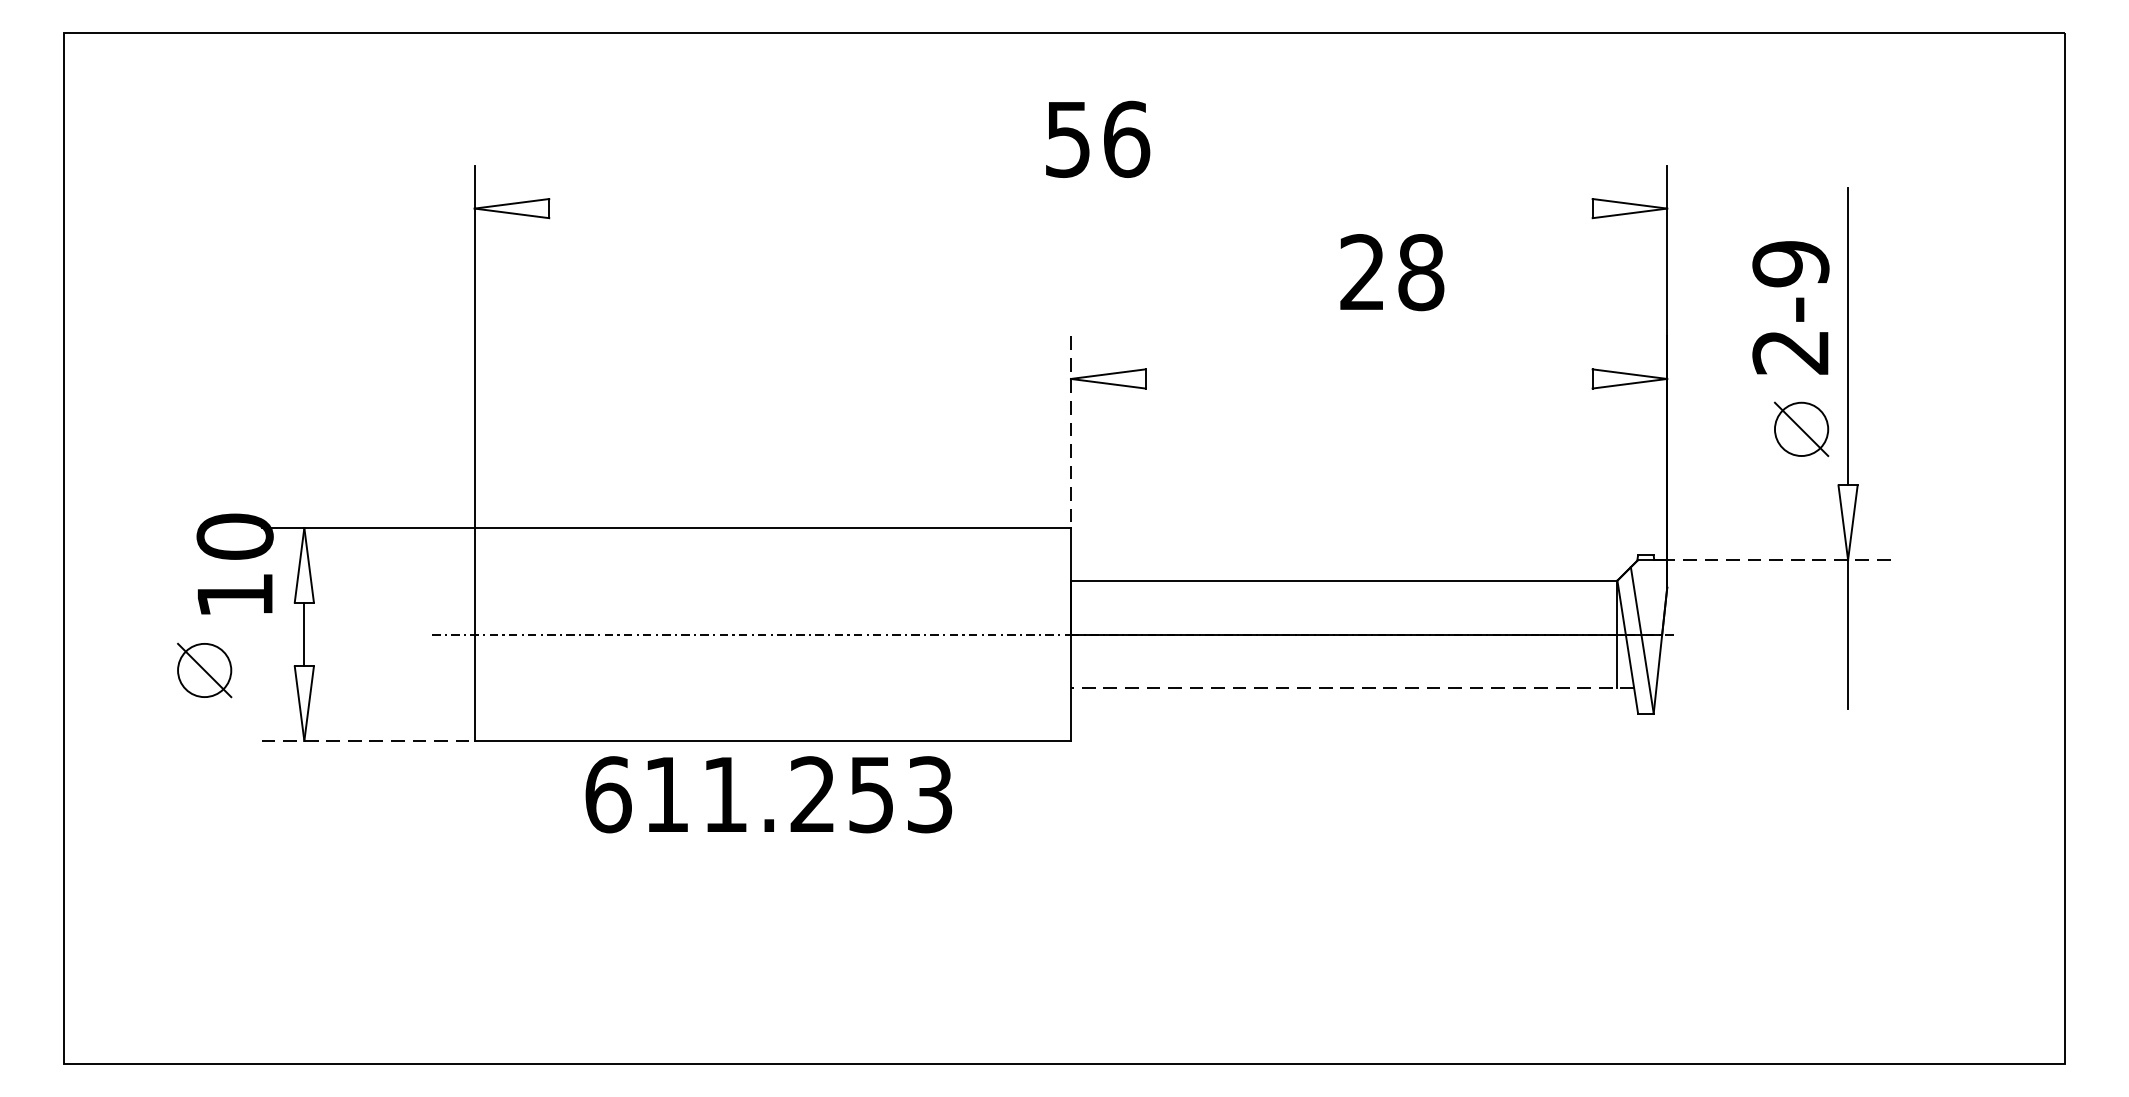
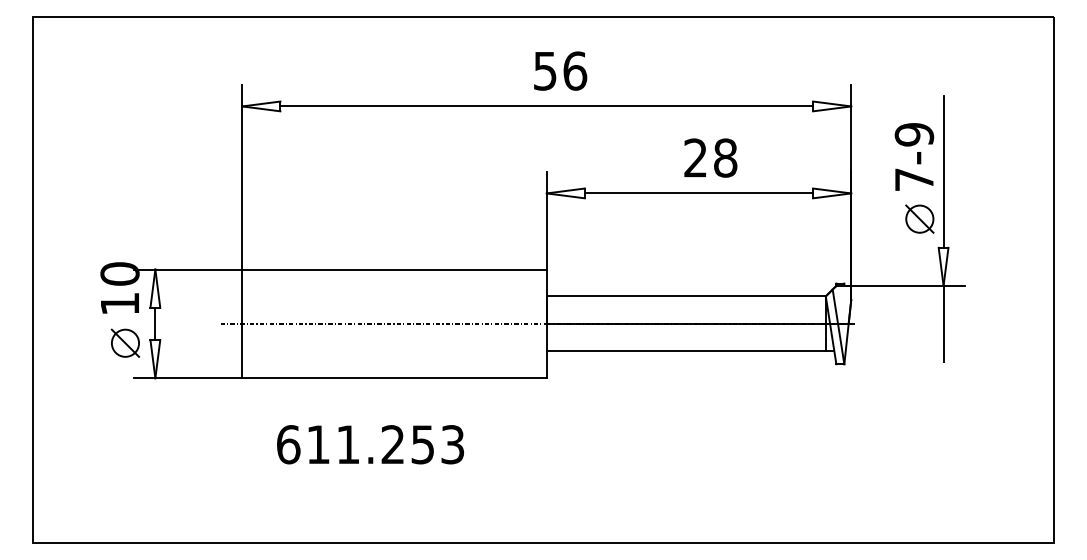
line: (1070, 208) -> (546, 106), added
text: (1391, 271) -> (710, 157), moved
text: (1789, 351) -> (913, 179), 2 -> 7
line: (1368, 379) -> (698, 193), added
line: (1070, 431) -> (546, 220), dashed -> solid
line: (1777, 559) -> (907, 285), dashed -> solid
part: (204, 668) -> (125, 342), moved
line: (1352, 688) -> (690, 351), dashed -> solid
line: (369, 741) -> (188, 378), dashed -> solid
text: (768, 794) -> (370, 444), moved

